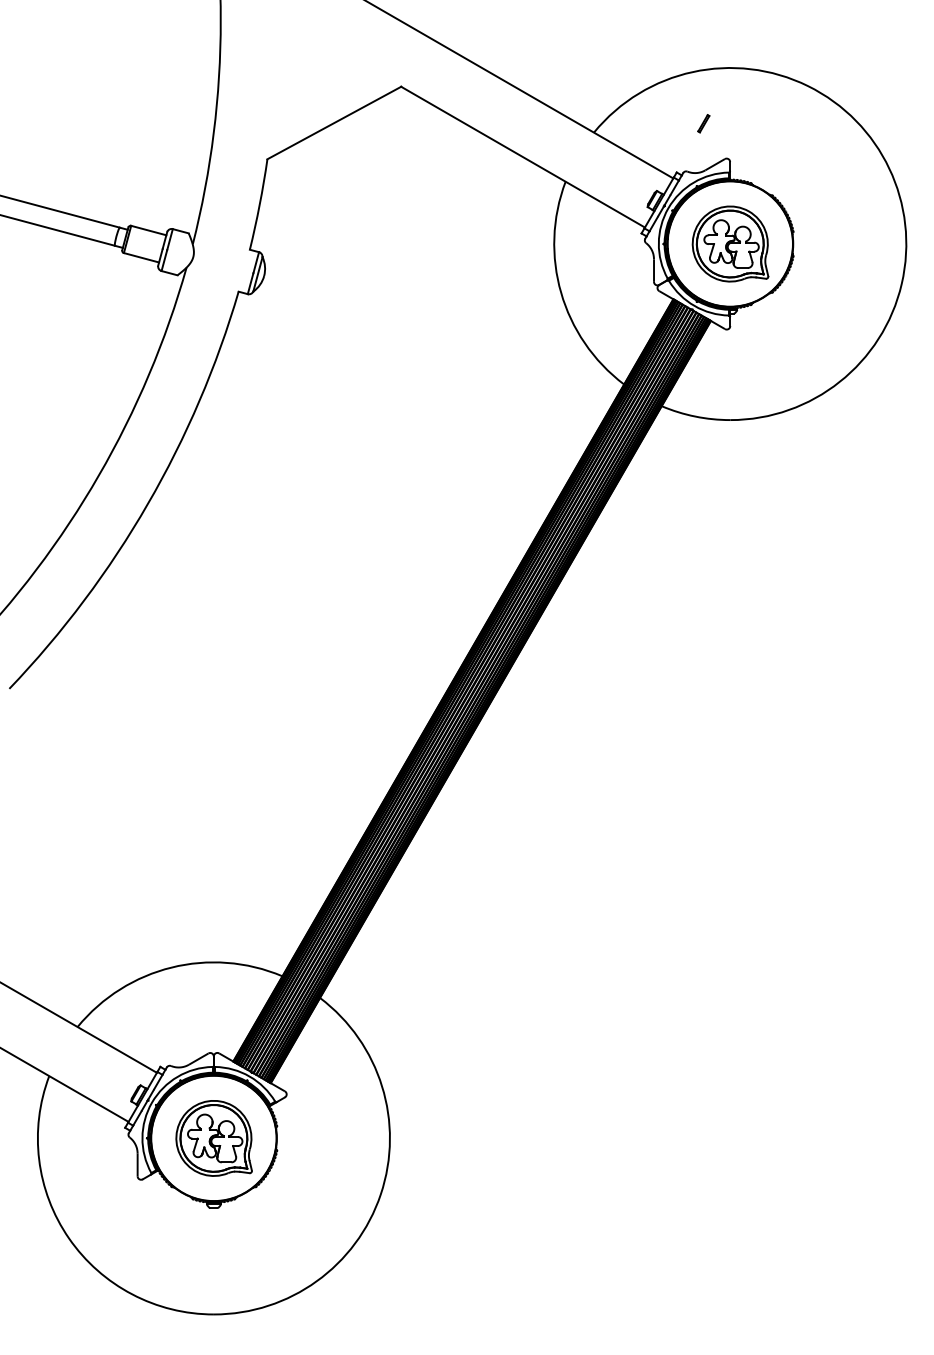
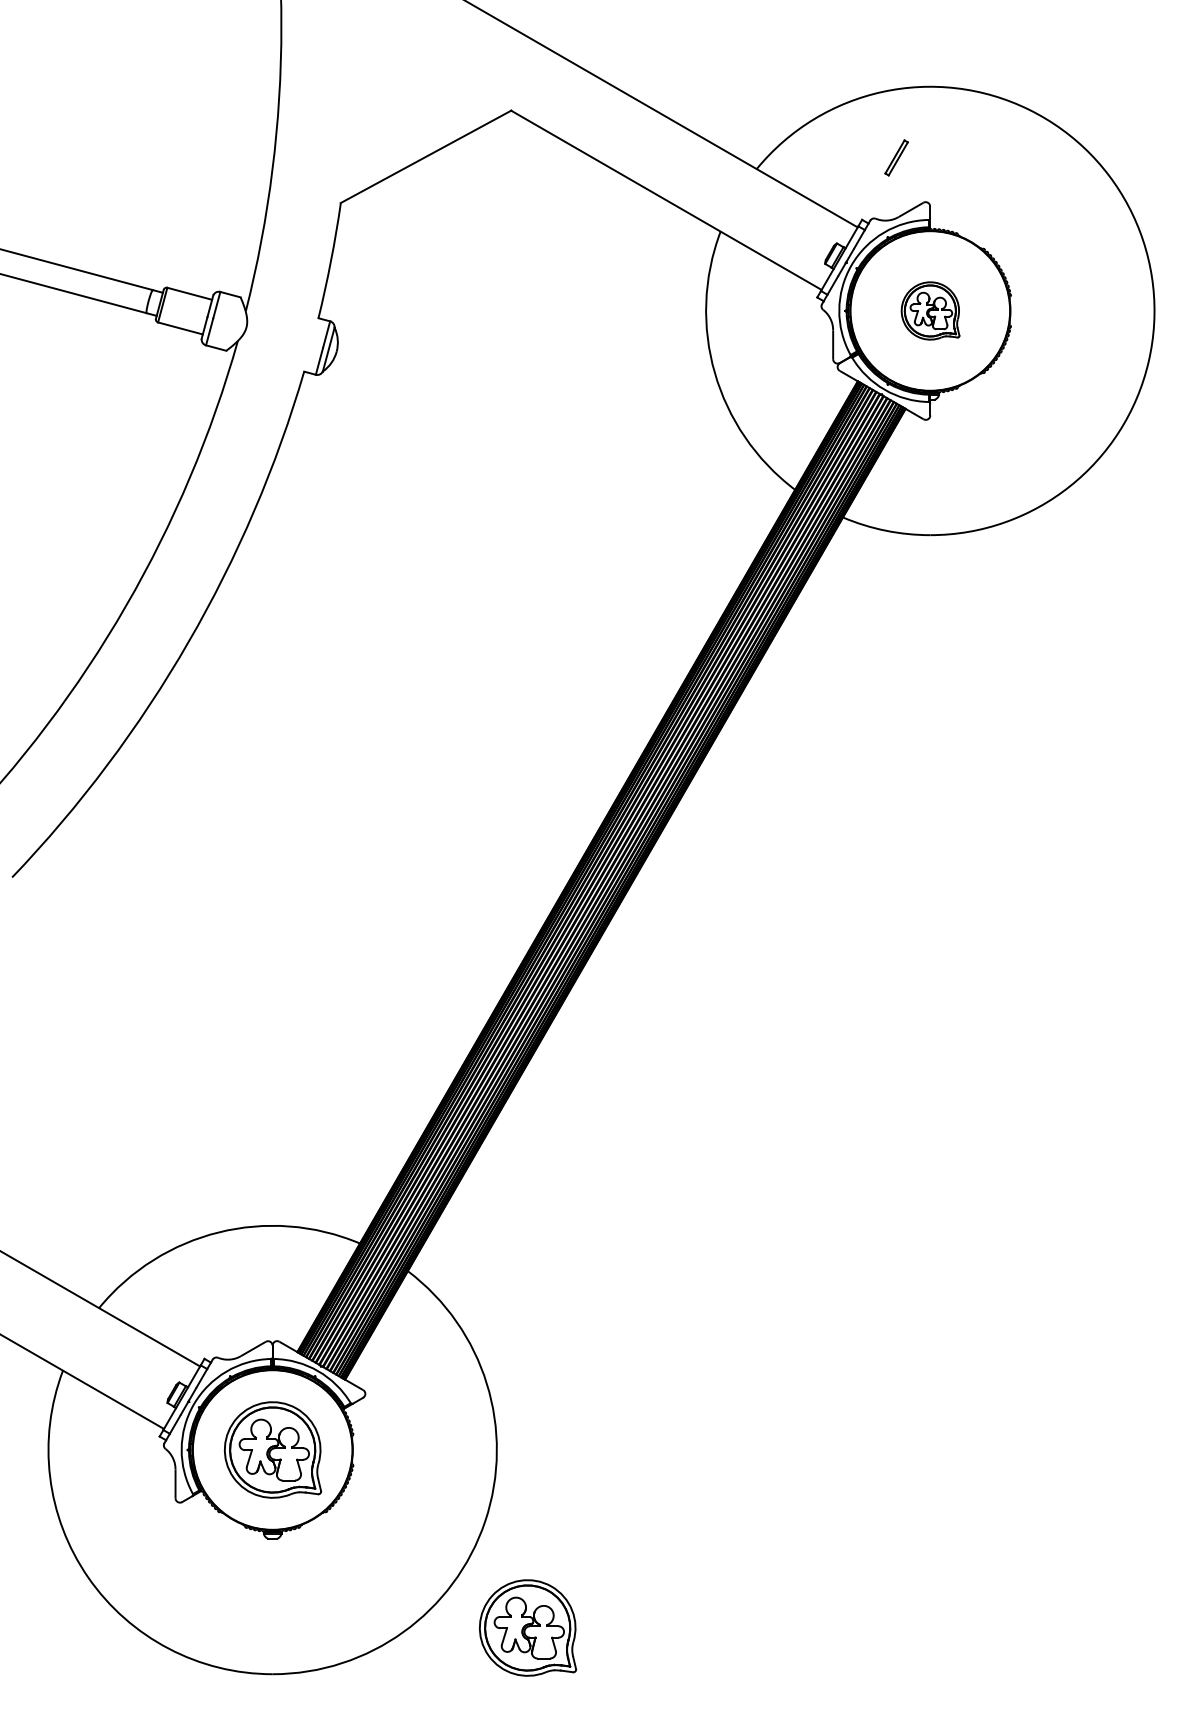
part: (703, 123) -> (896, 157), size x1.6
part: (730, 243) -> (930, 310), size x0.6
part: (413, 1277) -> (527, 1627), added

